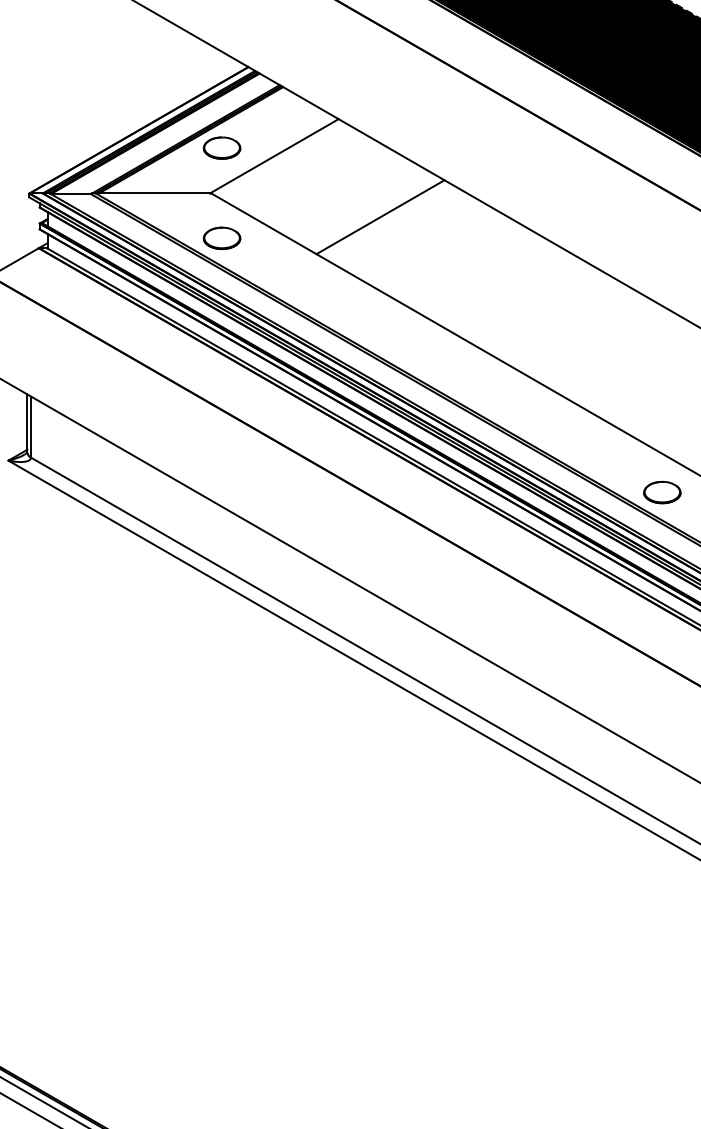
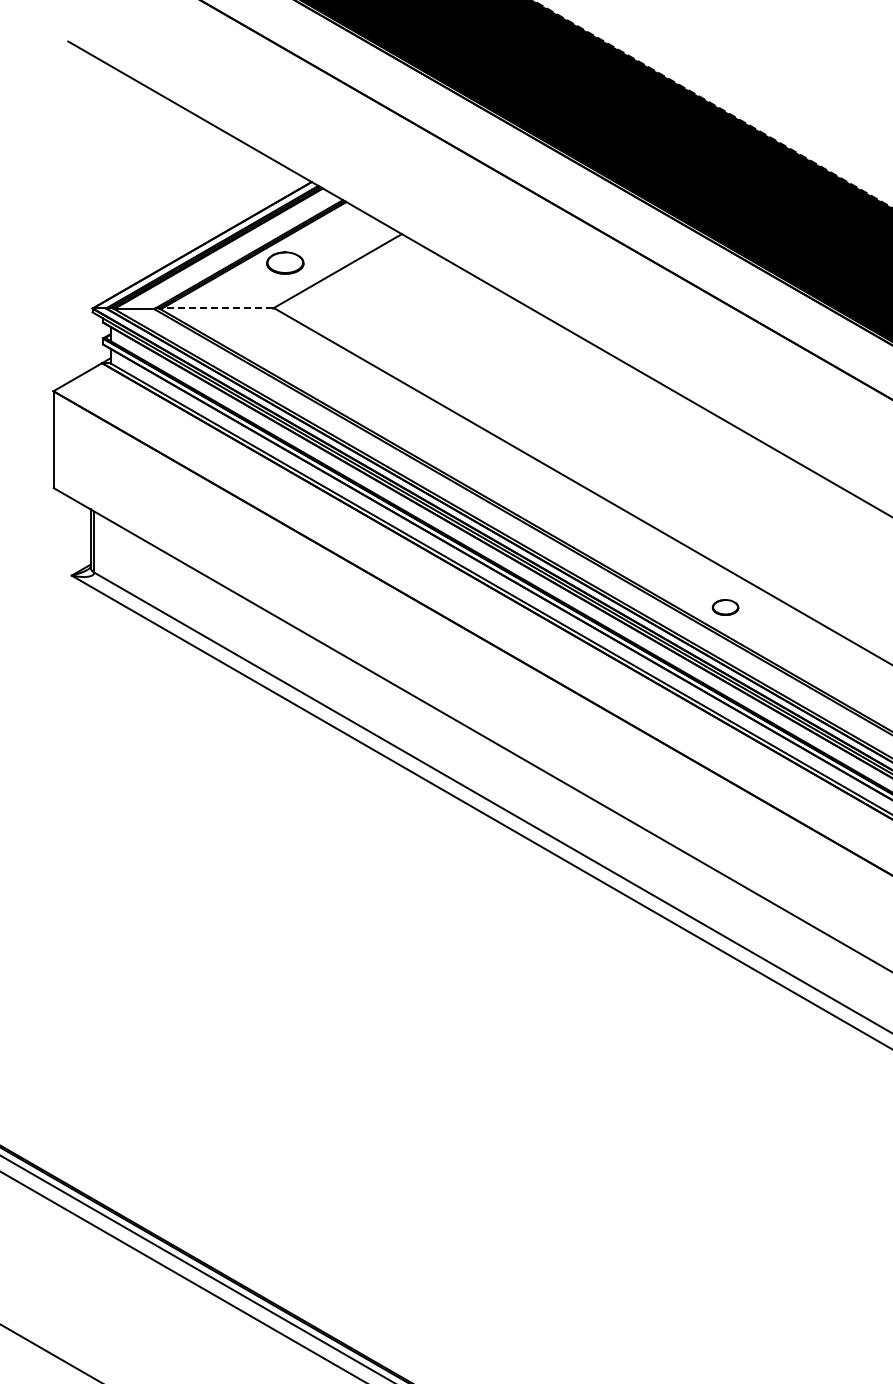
line: (154, 193) -> (217, 308), solid -> dashed
line: (380, 217) -> (443, 332), removed
part: (222, 237) -> (285, 352), removed
part: (662, 492) -> (725, 607), size x0.7

